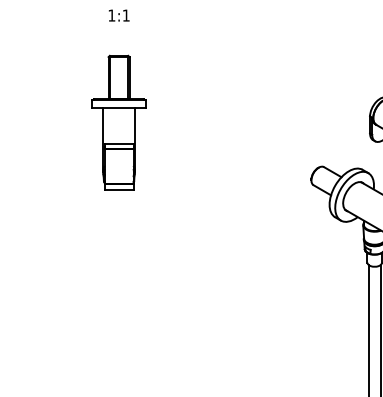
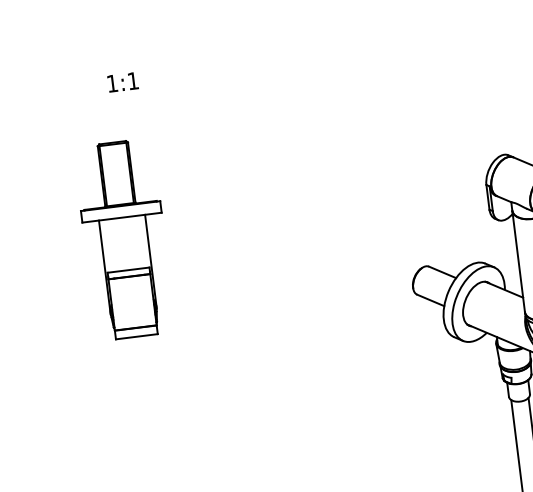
text: (119, 15) -> (123, 82), moved

